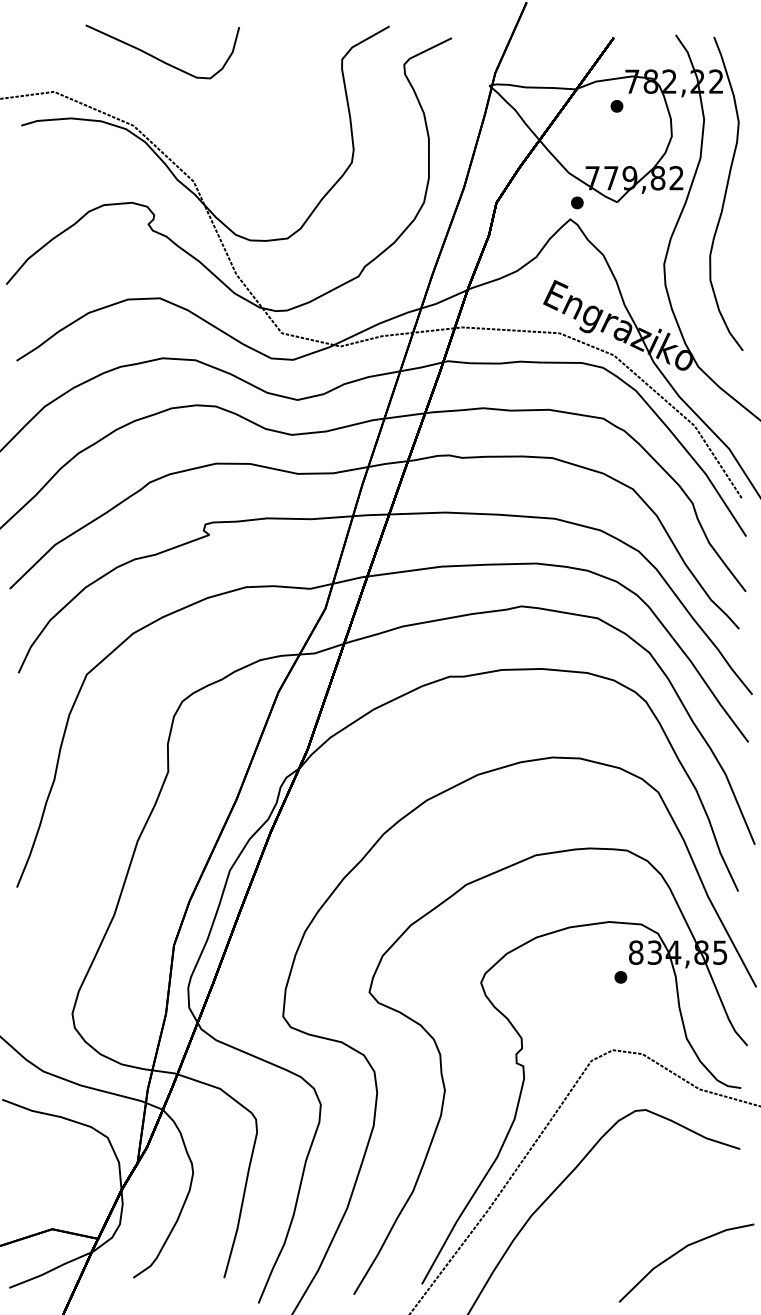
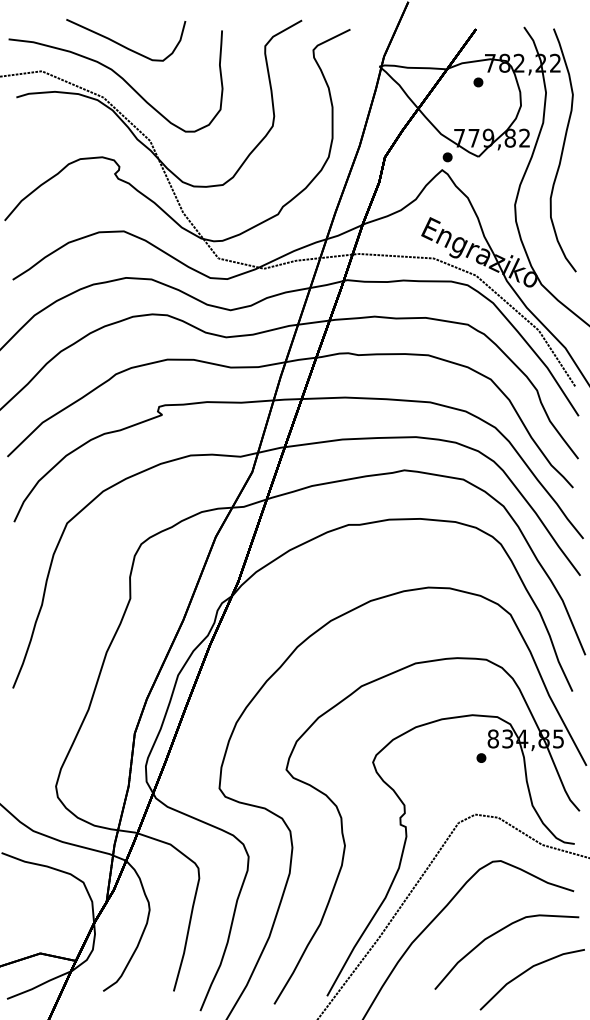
curve: (154, 99) -> (119, 77), added
part: (637, 1205) -> (494, 935), added

